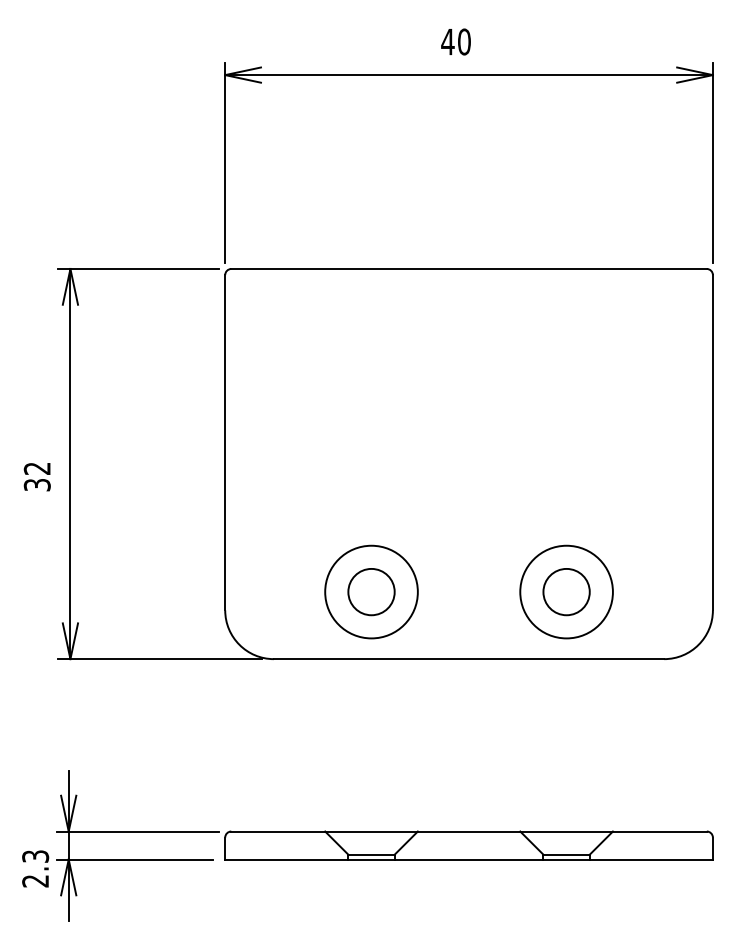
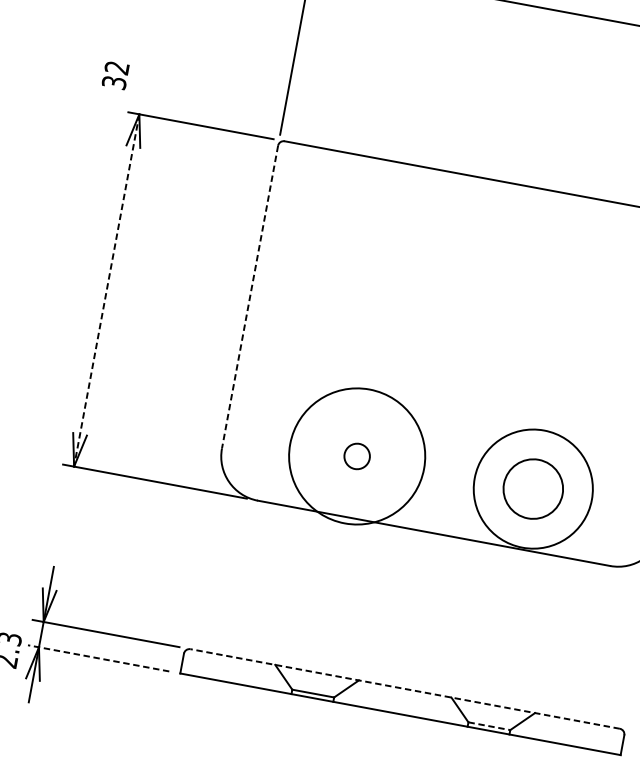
line: (225, 442) -> (250, 296), solid -> dashed
line: (70, 464) -> (106, 290), solid -> dashed
text: (36, 477) -> (114, 75), moved
circle: (371, 591) -> (357, 455), size x0.6
circle: (371, 591) -> (357, 455), size x1.6
circle: (566, 591) -> (533, 488), size x1.4
circle: (566, 591) -> (533, 488), size x1.4
line: (469, 831) -> (405, 689), solid -> dashed
line: (567, 854) -> (490, 726), solid -> dashed
line: (134, 859) -> (98, 658), solid -> dashed

